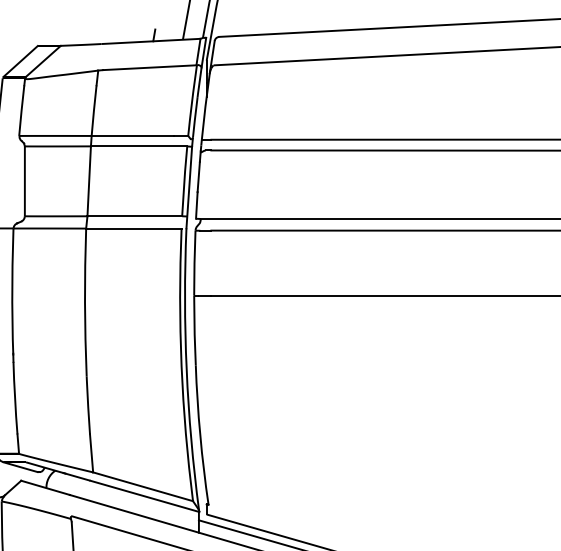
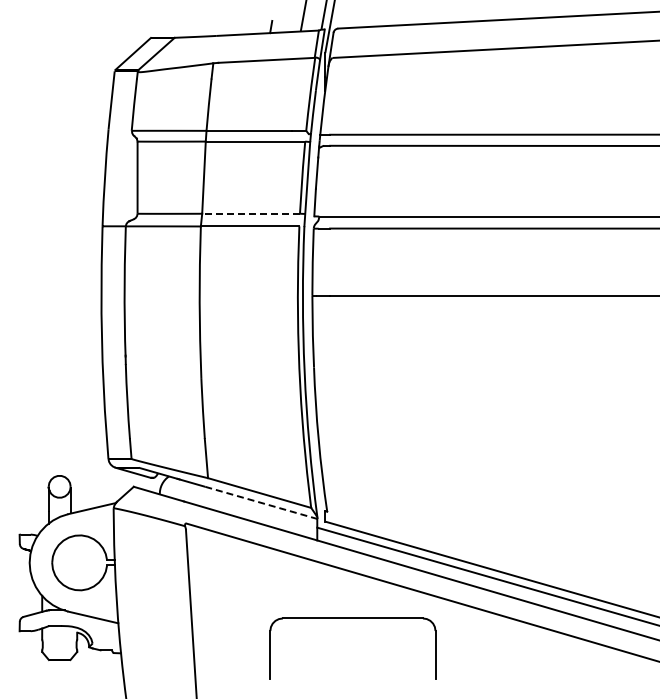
line: (135, 216) -> (251, 213), solid -> dashed
line: (144, 495) -> (261, 502), solid -> dashed

